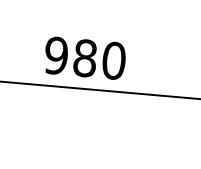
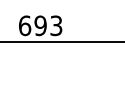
text: (84, 57) -> (40, 25), 980 -> 693

